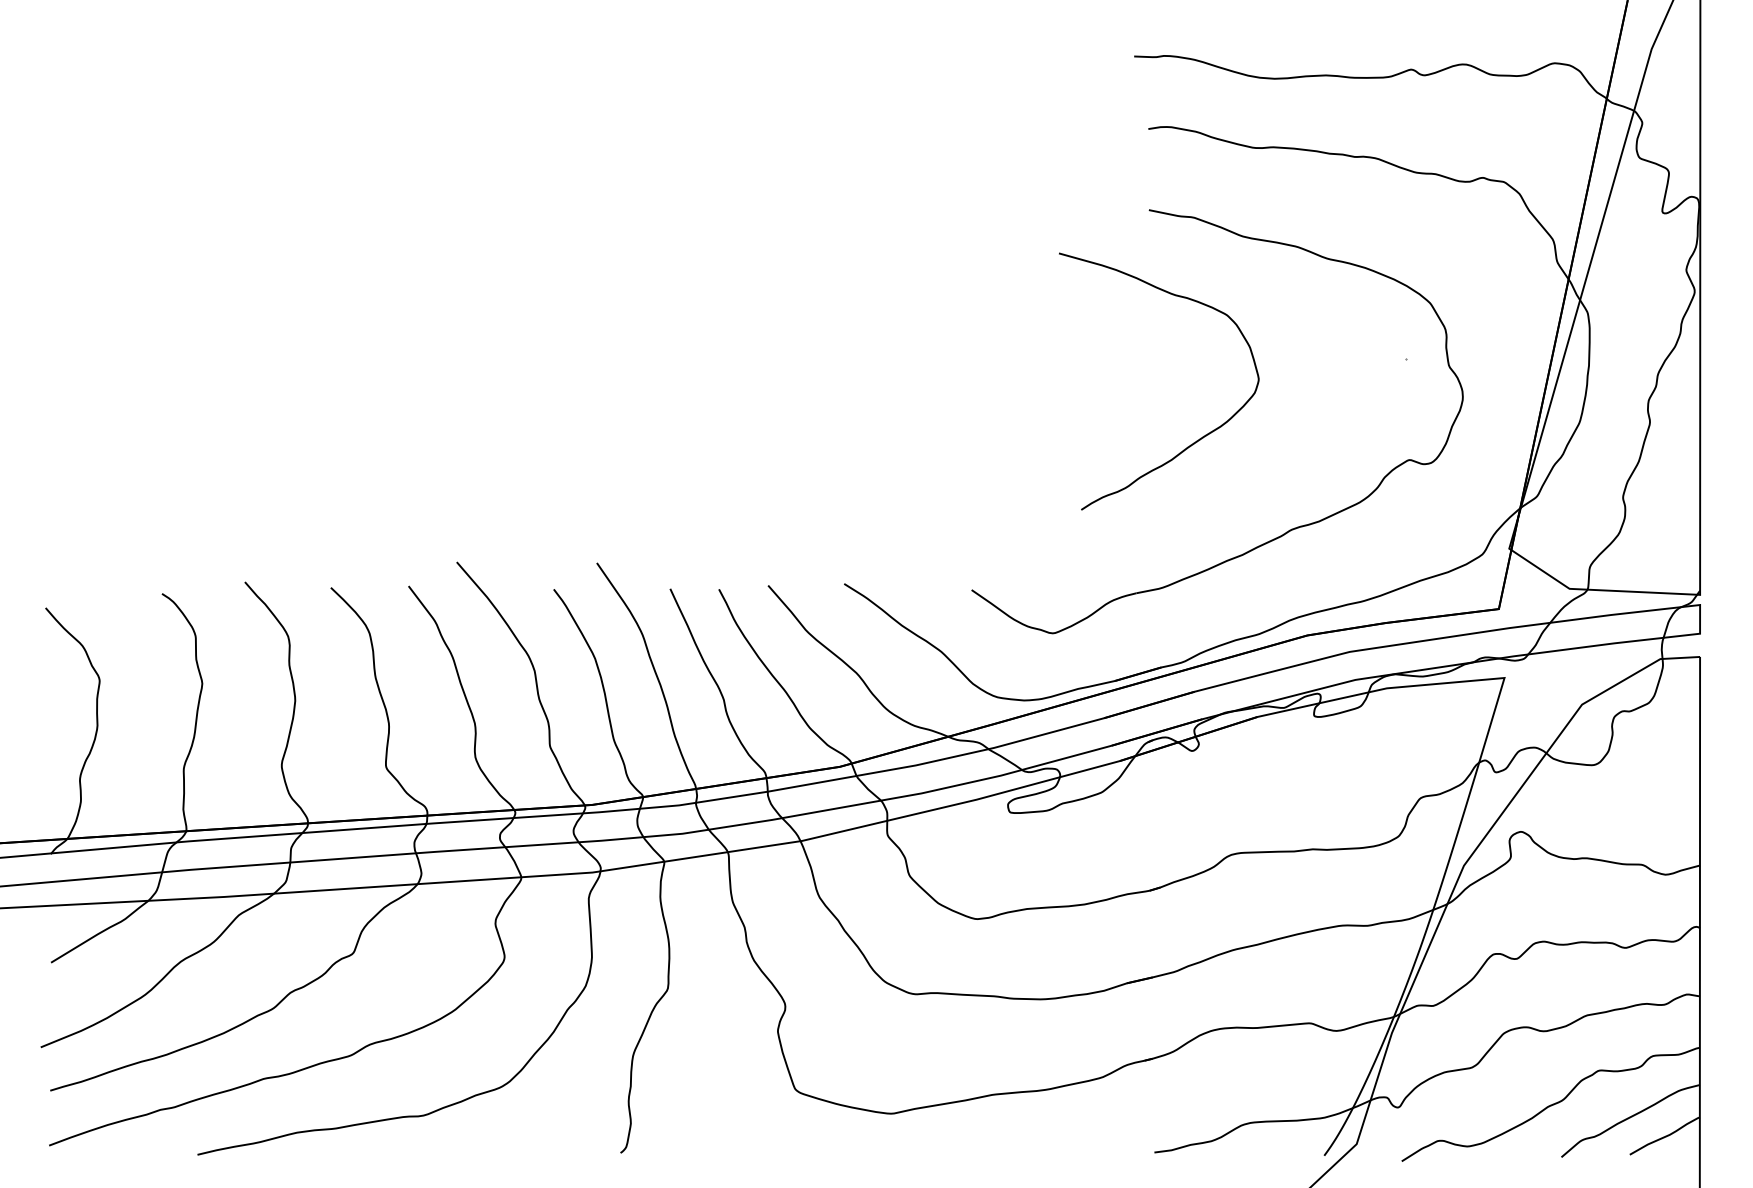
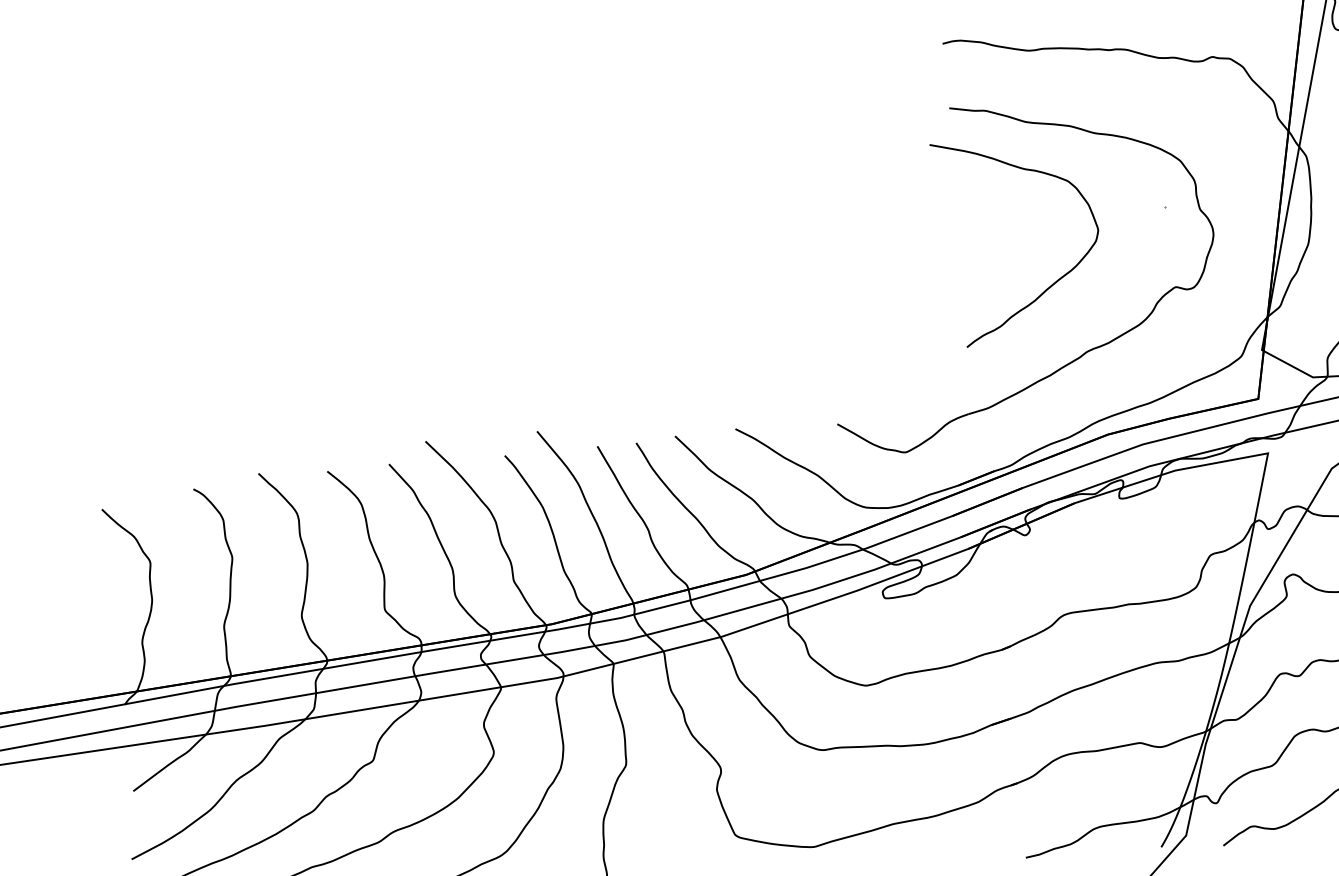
curve: (1199, 438) -> (1055, 281), moved

